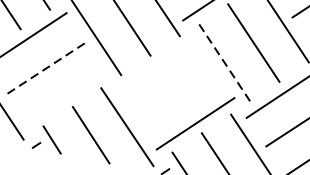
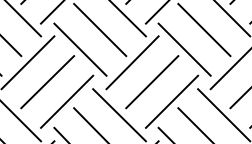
line: (224, 62) -> (184, 49), dashed -> solid
line: (156, 65) -> (132, 62), added
line: (47, 67) -> (48, 81), dashed -> solid
line: (176, 94) -> (152, 82), added
line: (66, 97) -> (67, 101), added

